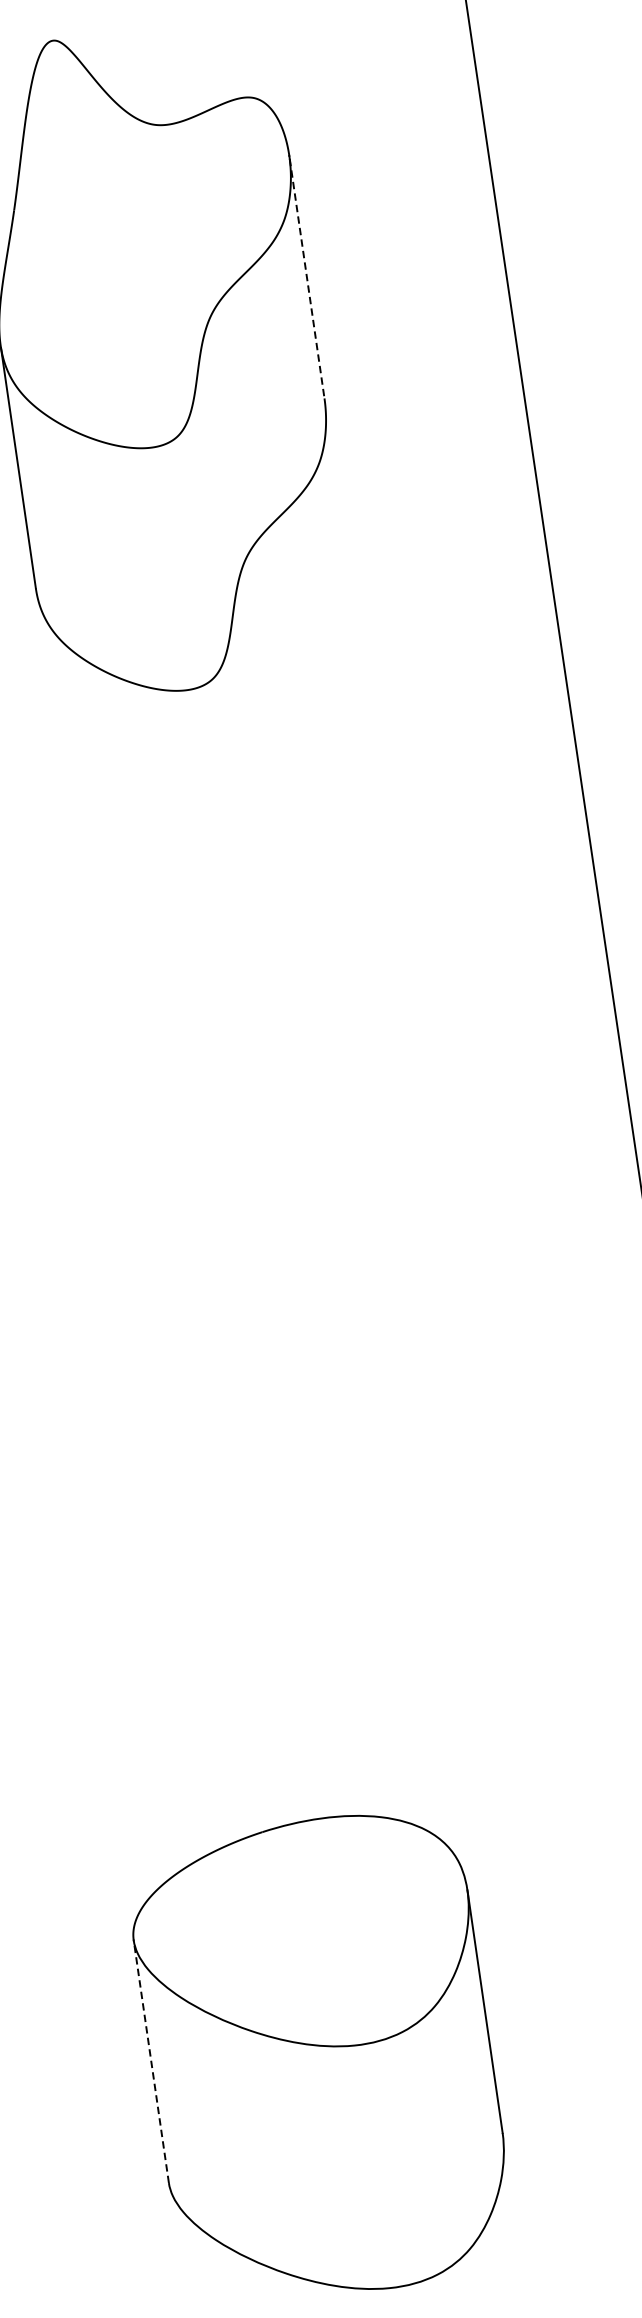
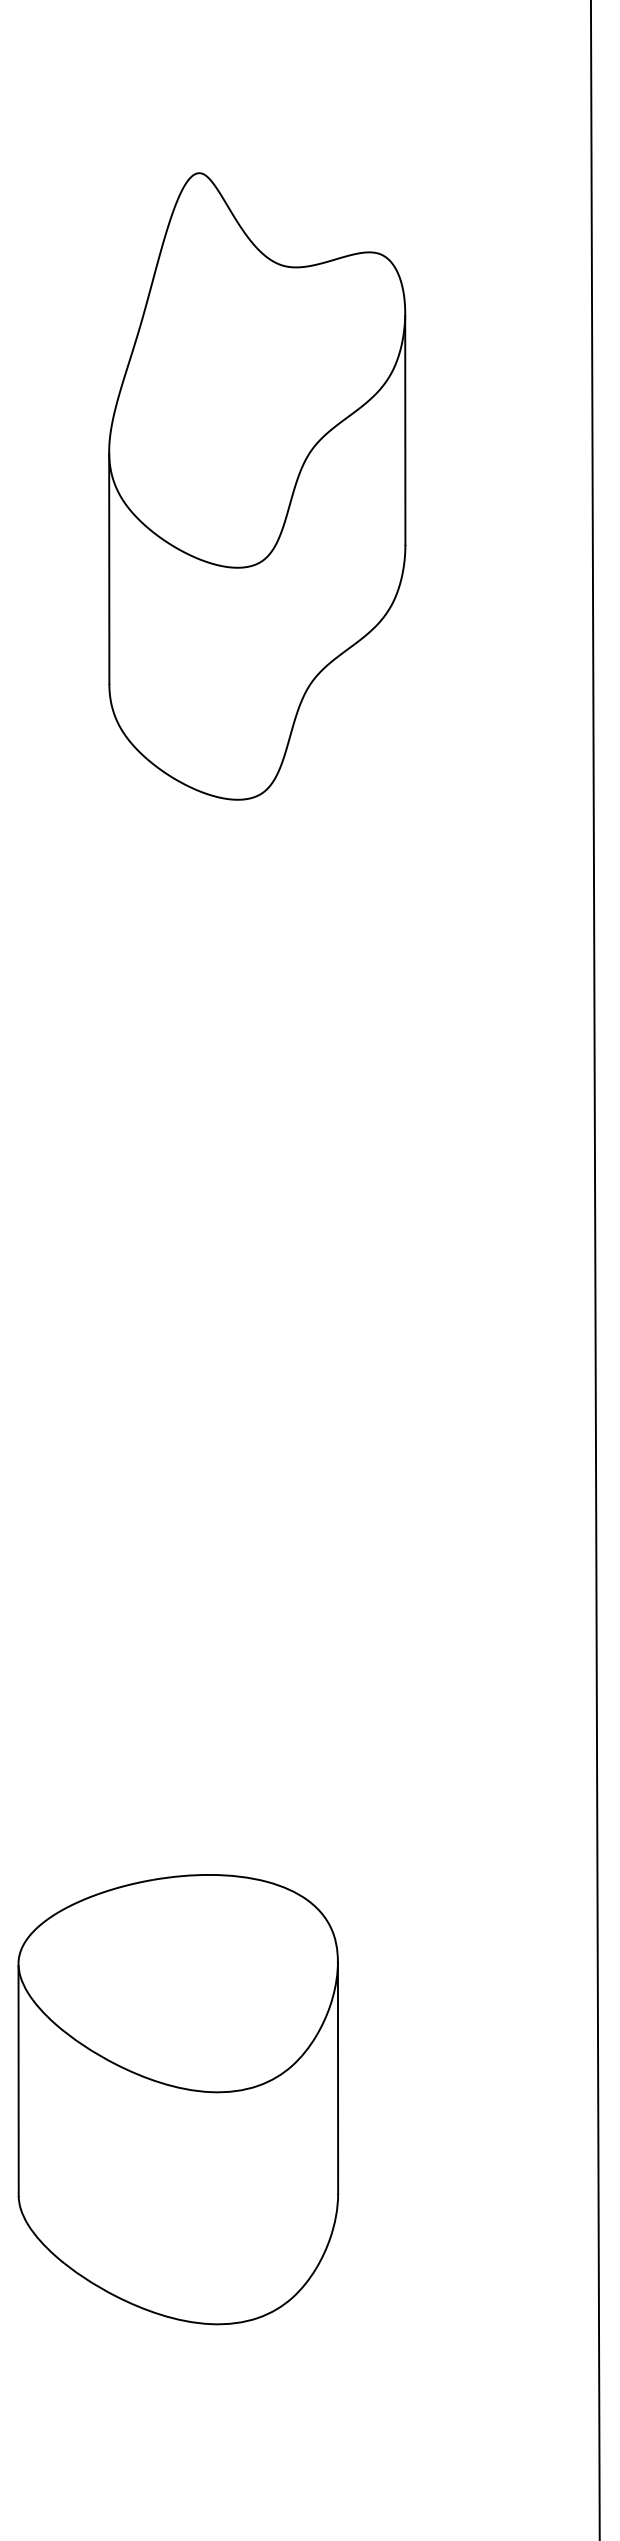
line: (307, 278) -> (405, 430), dashed -> solid
line: (151, 2062) -> (18, 2080), dashed -> solid

